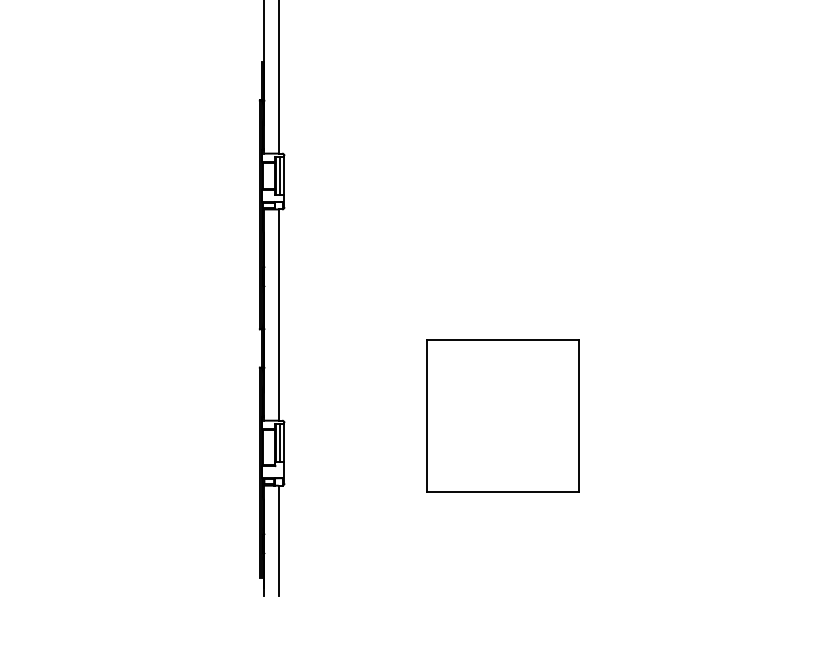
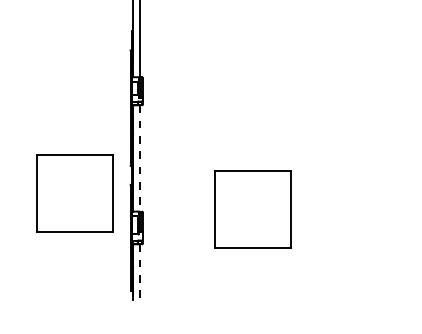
line: (279, 315) -> (140, 158), solid -> dashed
part: (148, 384) -> (74, 193), added
line: (279, 541) -> (140, 272), solid -> dashed

